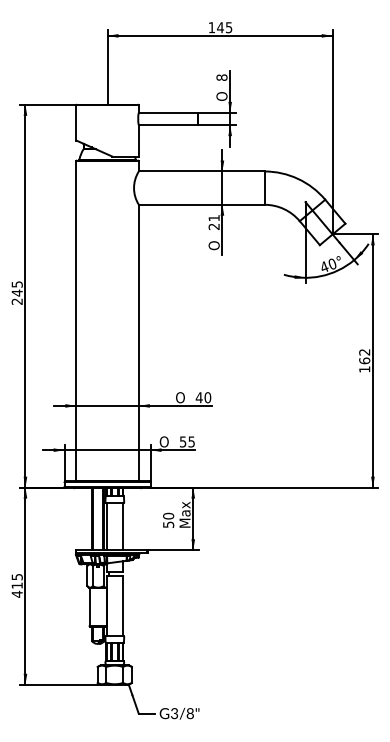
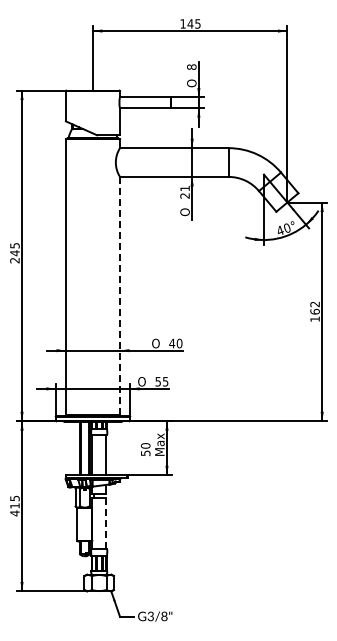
line: (139, 342) -> (120, 295), solid -> dashed
line: (122, 606) -> (105, 523), solid -> dashed

